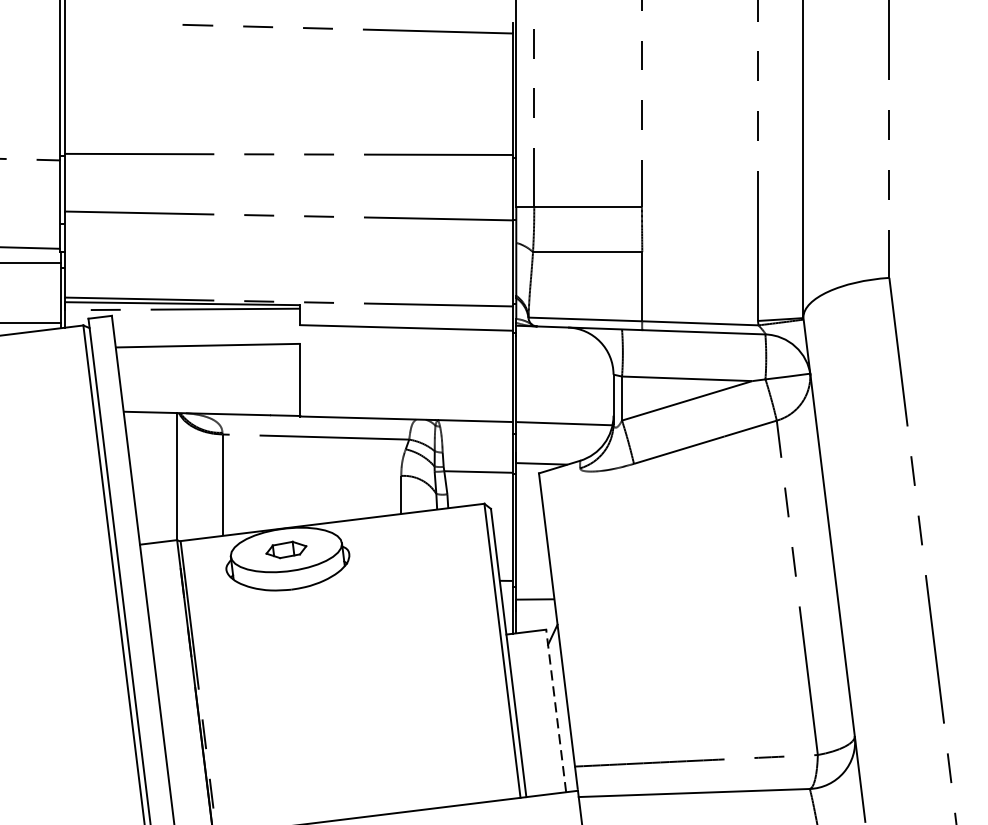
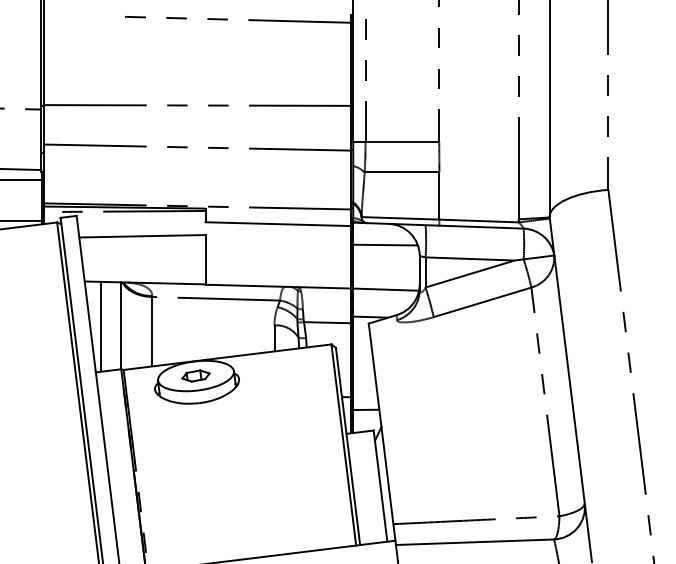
line: (563, 357) -> (385, 244), added
line: (146, 477) -> (100, 326), added
line: (556, 710) -> (380, 485), dashed -> solid

